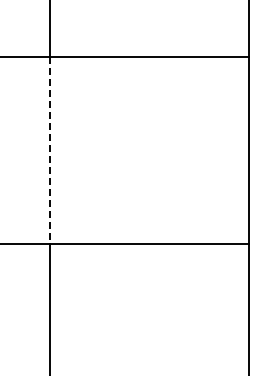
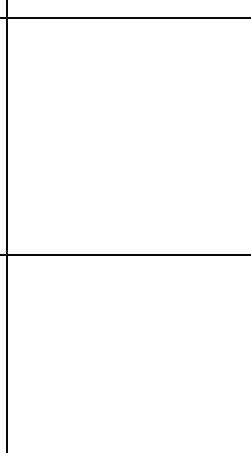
line: (49, 151) -> (7, 137), dashed -> solid

